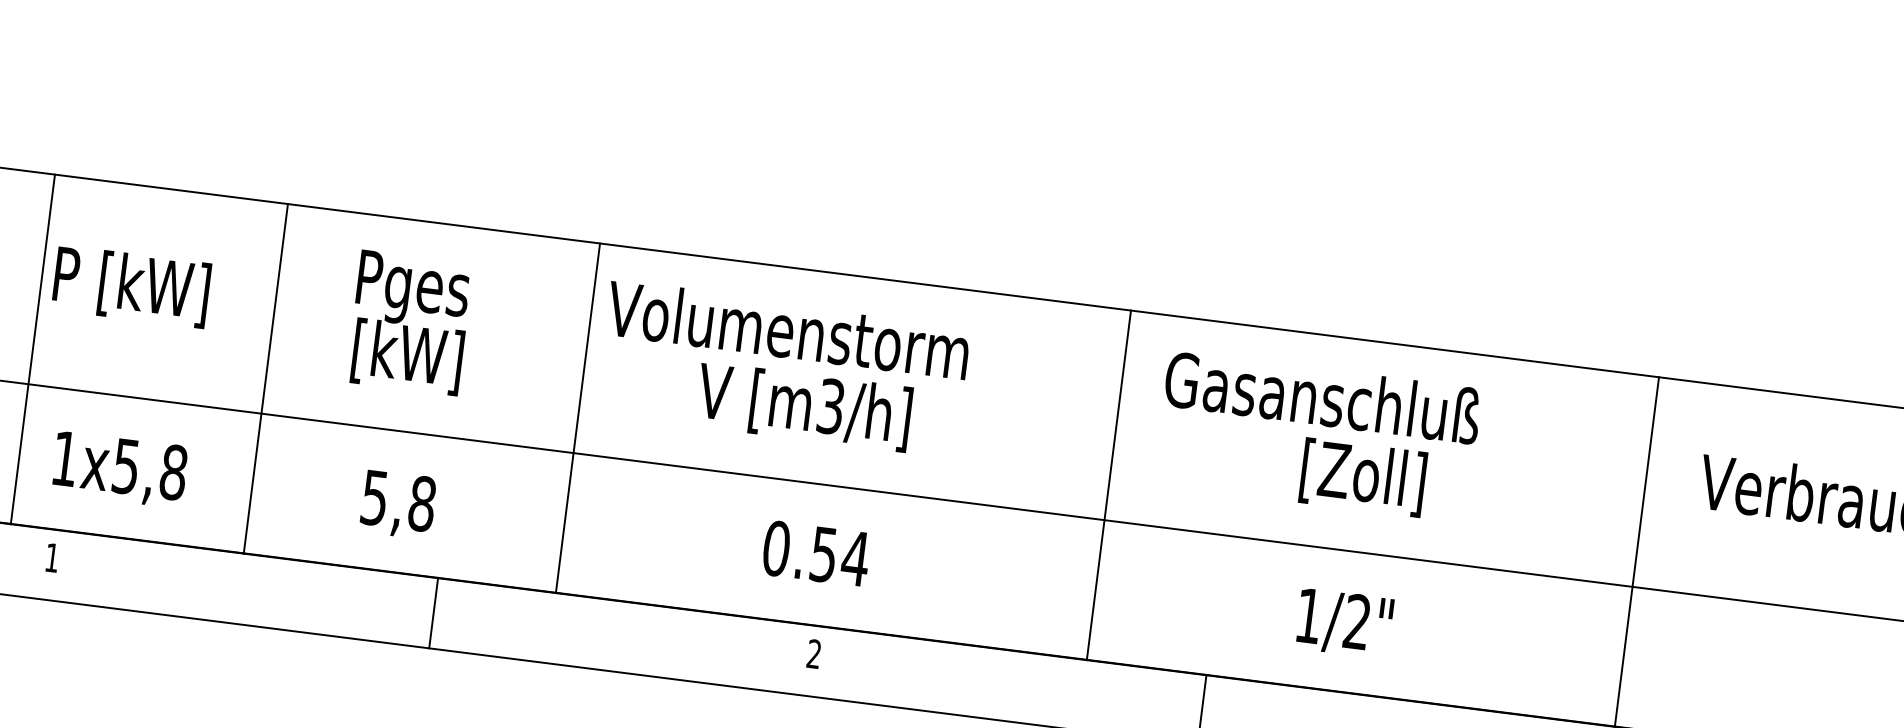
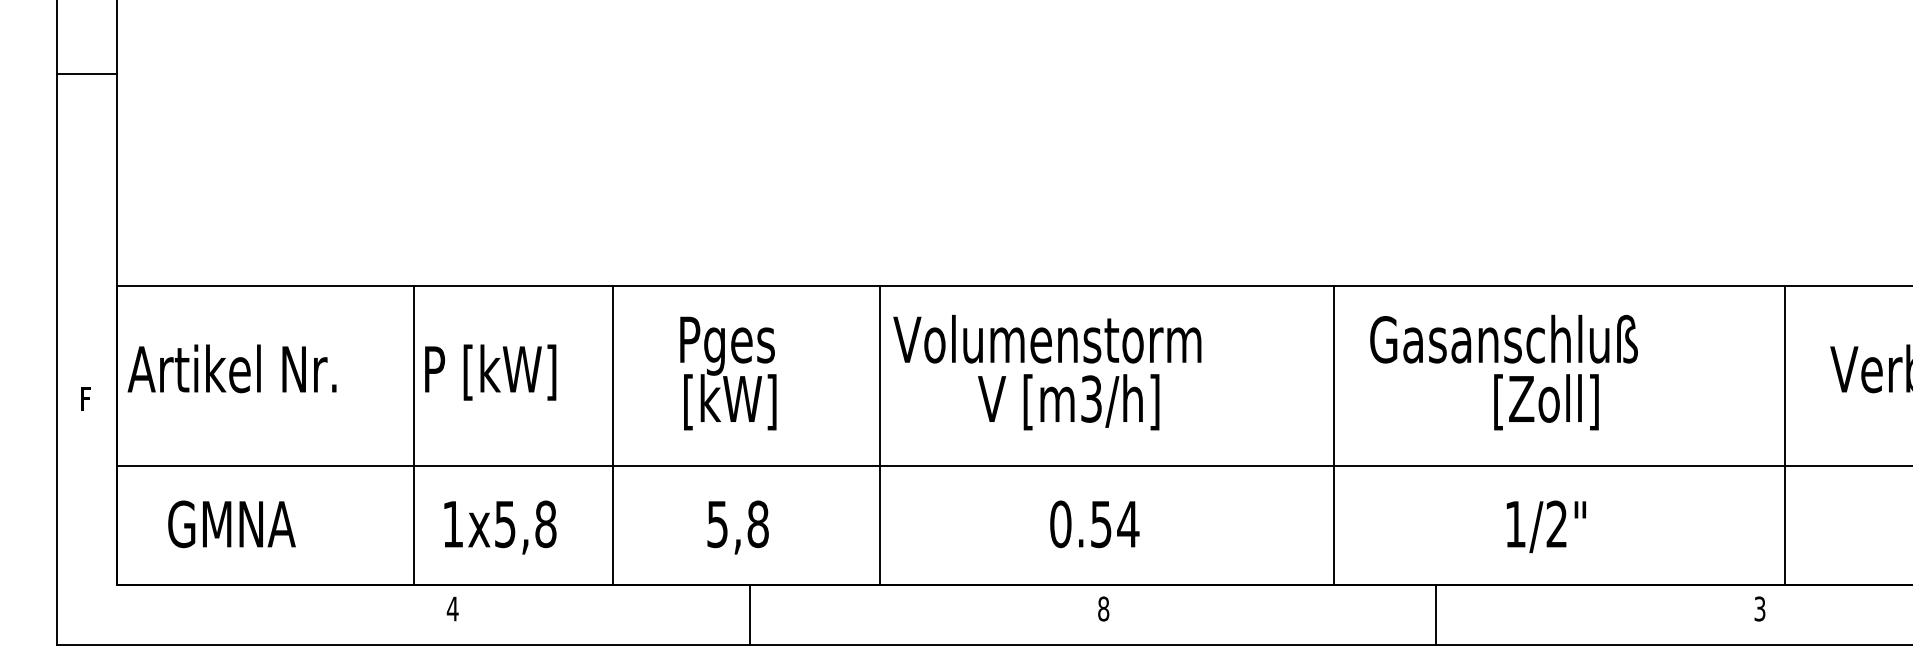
text: (51, 557) -> (452, 608), 1 -> 4
line: (433, 612) -> (750, 614), moved
text: (814, 653) -> (1103, 608), 2 -> 8

